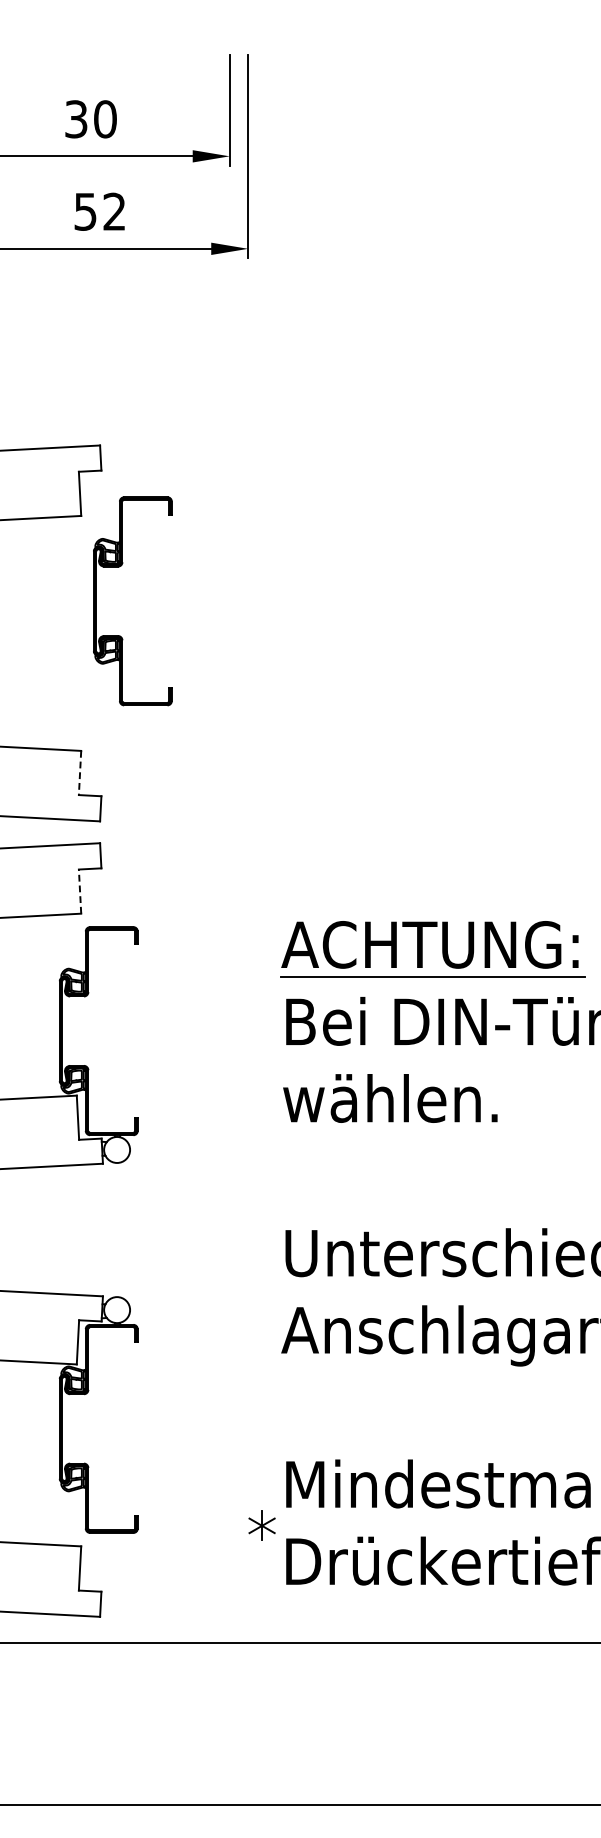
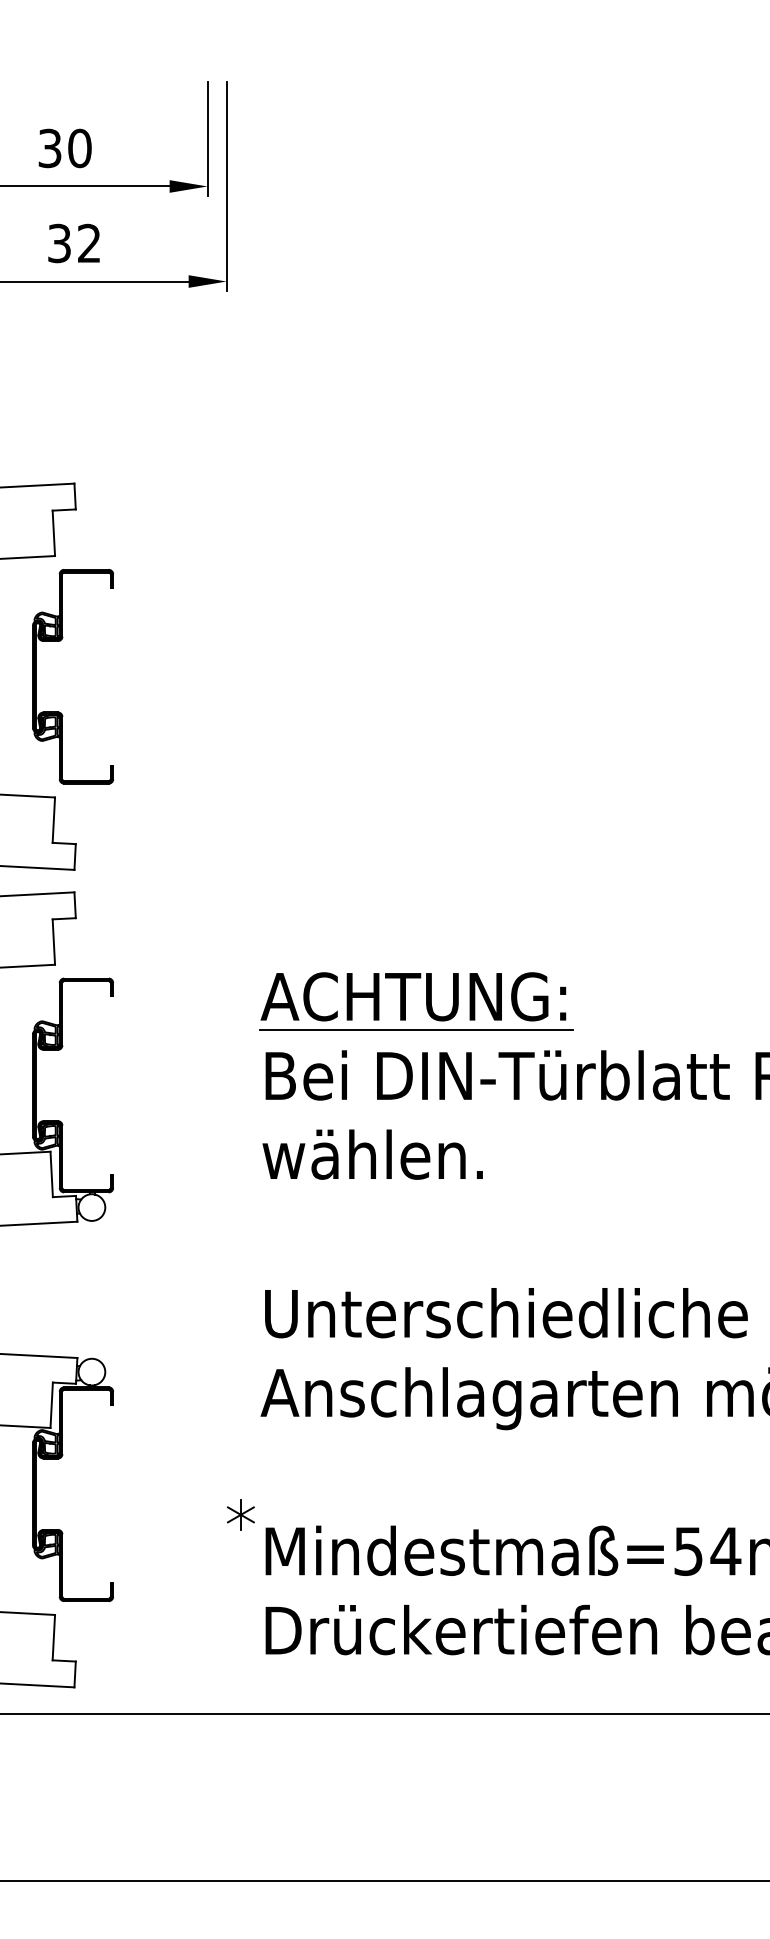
text: (85, 210) -> (59, 242), 52 -> 32
part: (97, 601) -> (36, 676), moved
line: (79, 773) -> (53, 820), dashed -> solid
line: (79, 892) -> (53, 942), dashed -> solid
part: (261, 1525) -> (240, 1514), moved

